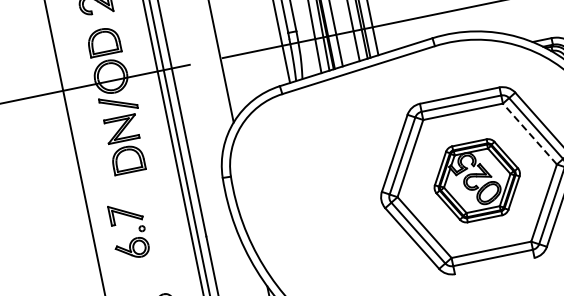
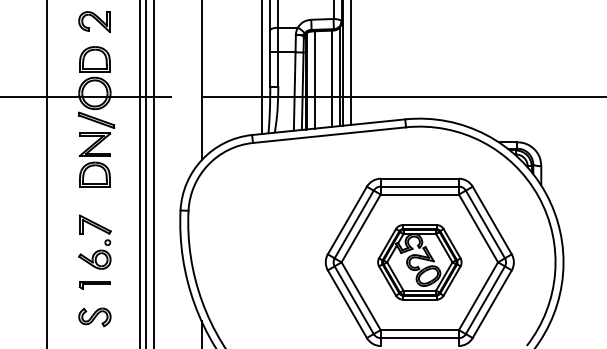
line: (529, 134) -> (478, 228), dashed -> solid
part: (132, 239) -> (96, 250), moved
part: (150, 272) -> (94, 285), added

